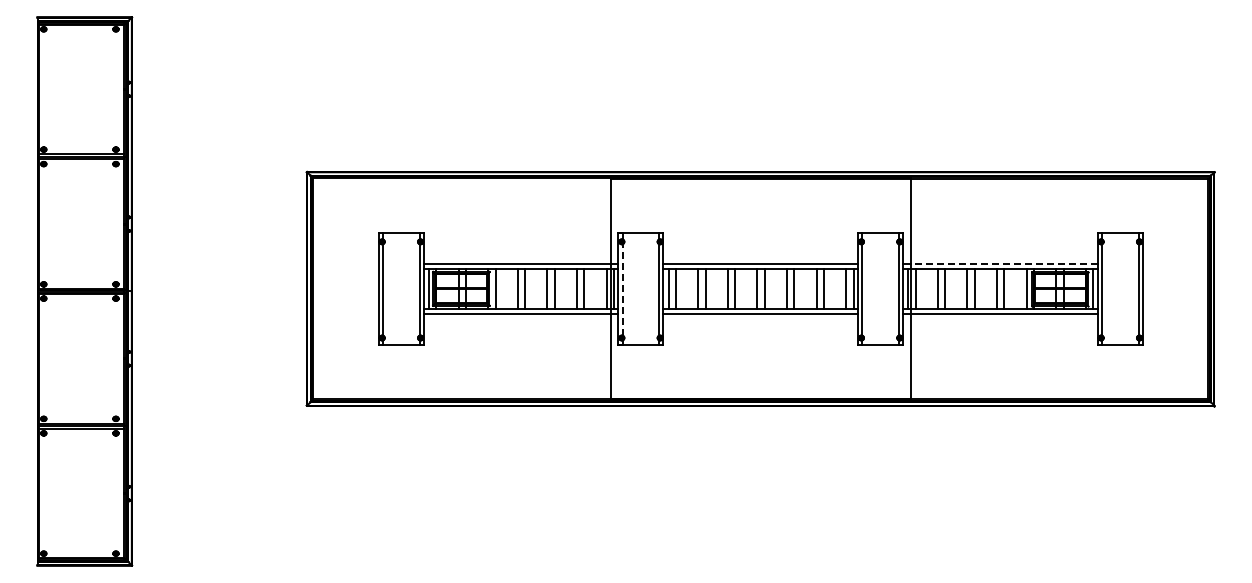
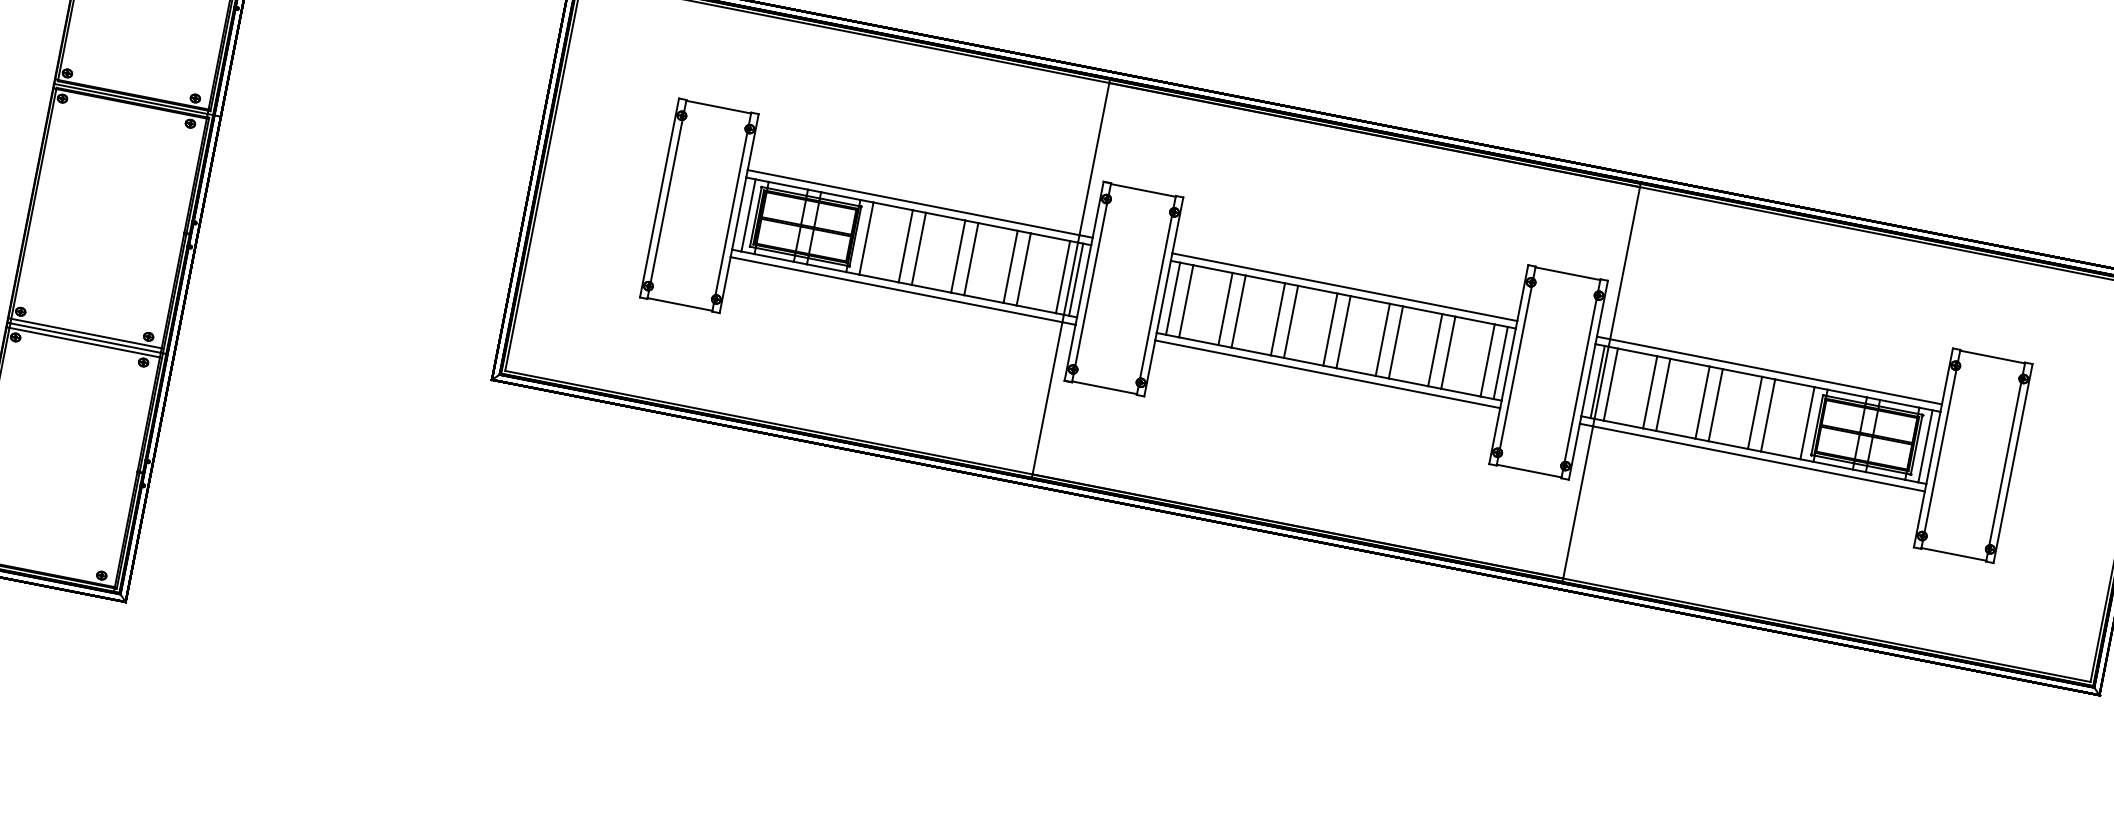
line: (1004, 264) -> (1776, 372), dashed -> solid
line: (622, 289) -> (1091, 283), dashed -> solid

